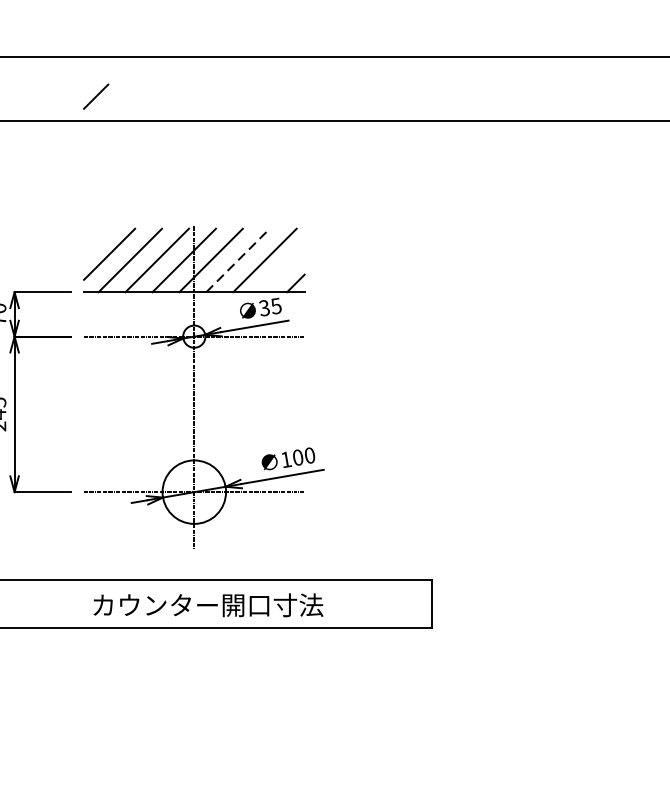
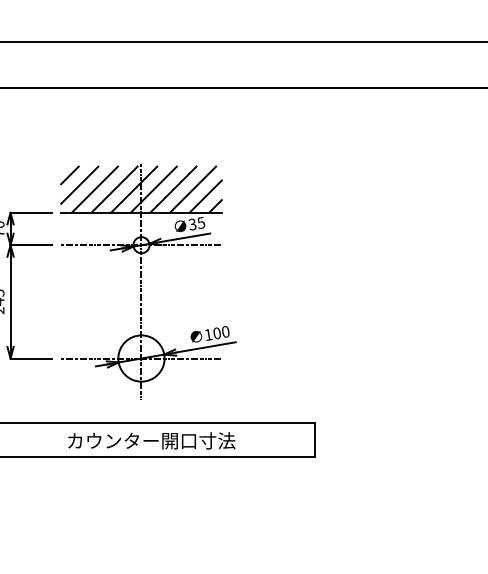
line: (95, 96) -> (69, 175), moved
line: (238, 260) -> (173, 189), dashed -> solid
line: (282, 269) -> (205, 196), added

